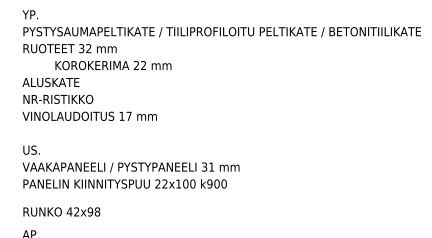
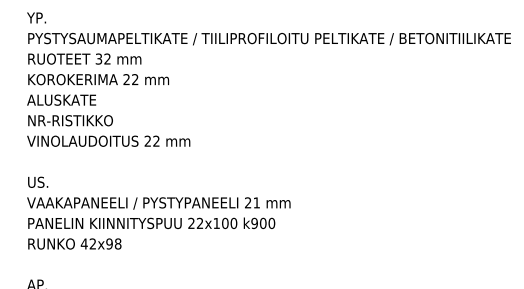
text: (113, 65) -> (98, 79), moved
text: (125, 115) -> (152, 140), 17 -> 22
text: (204, 167) -> (248, 203), 31 -> 21
text: (61, 211) -> (74, 243), moved

